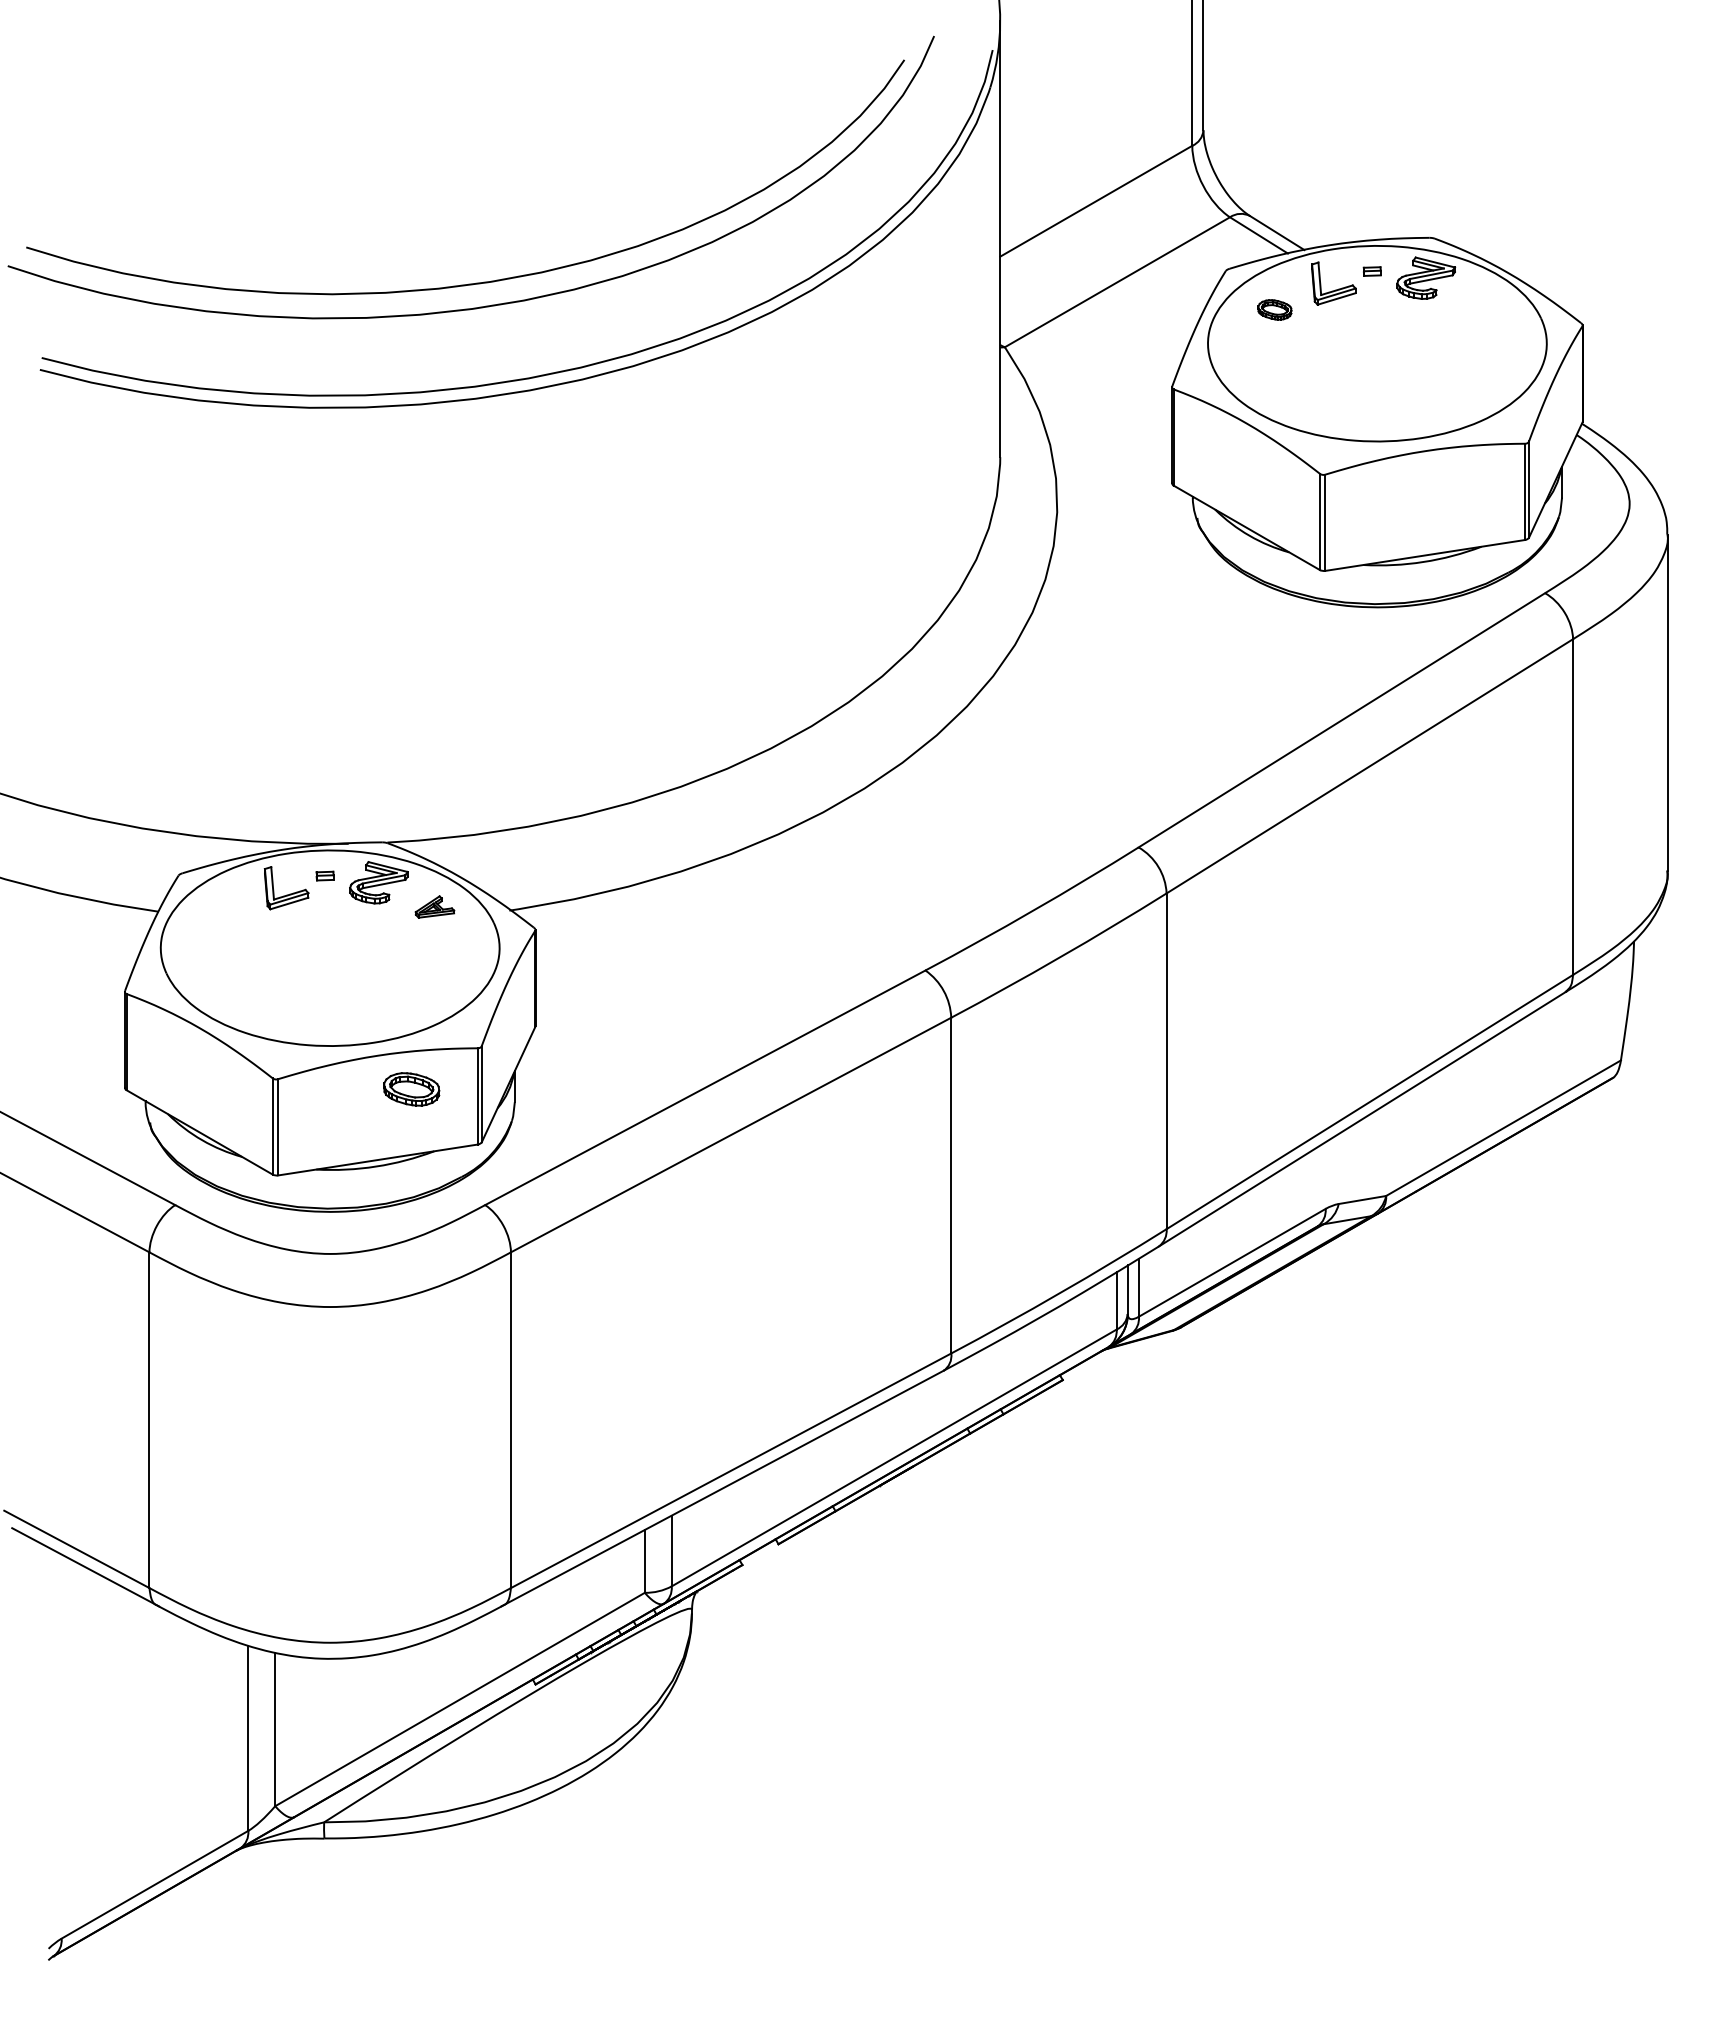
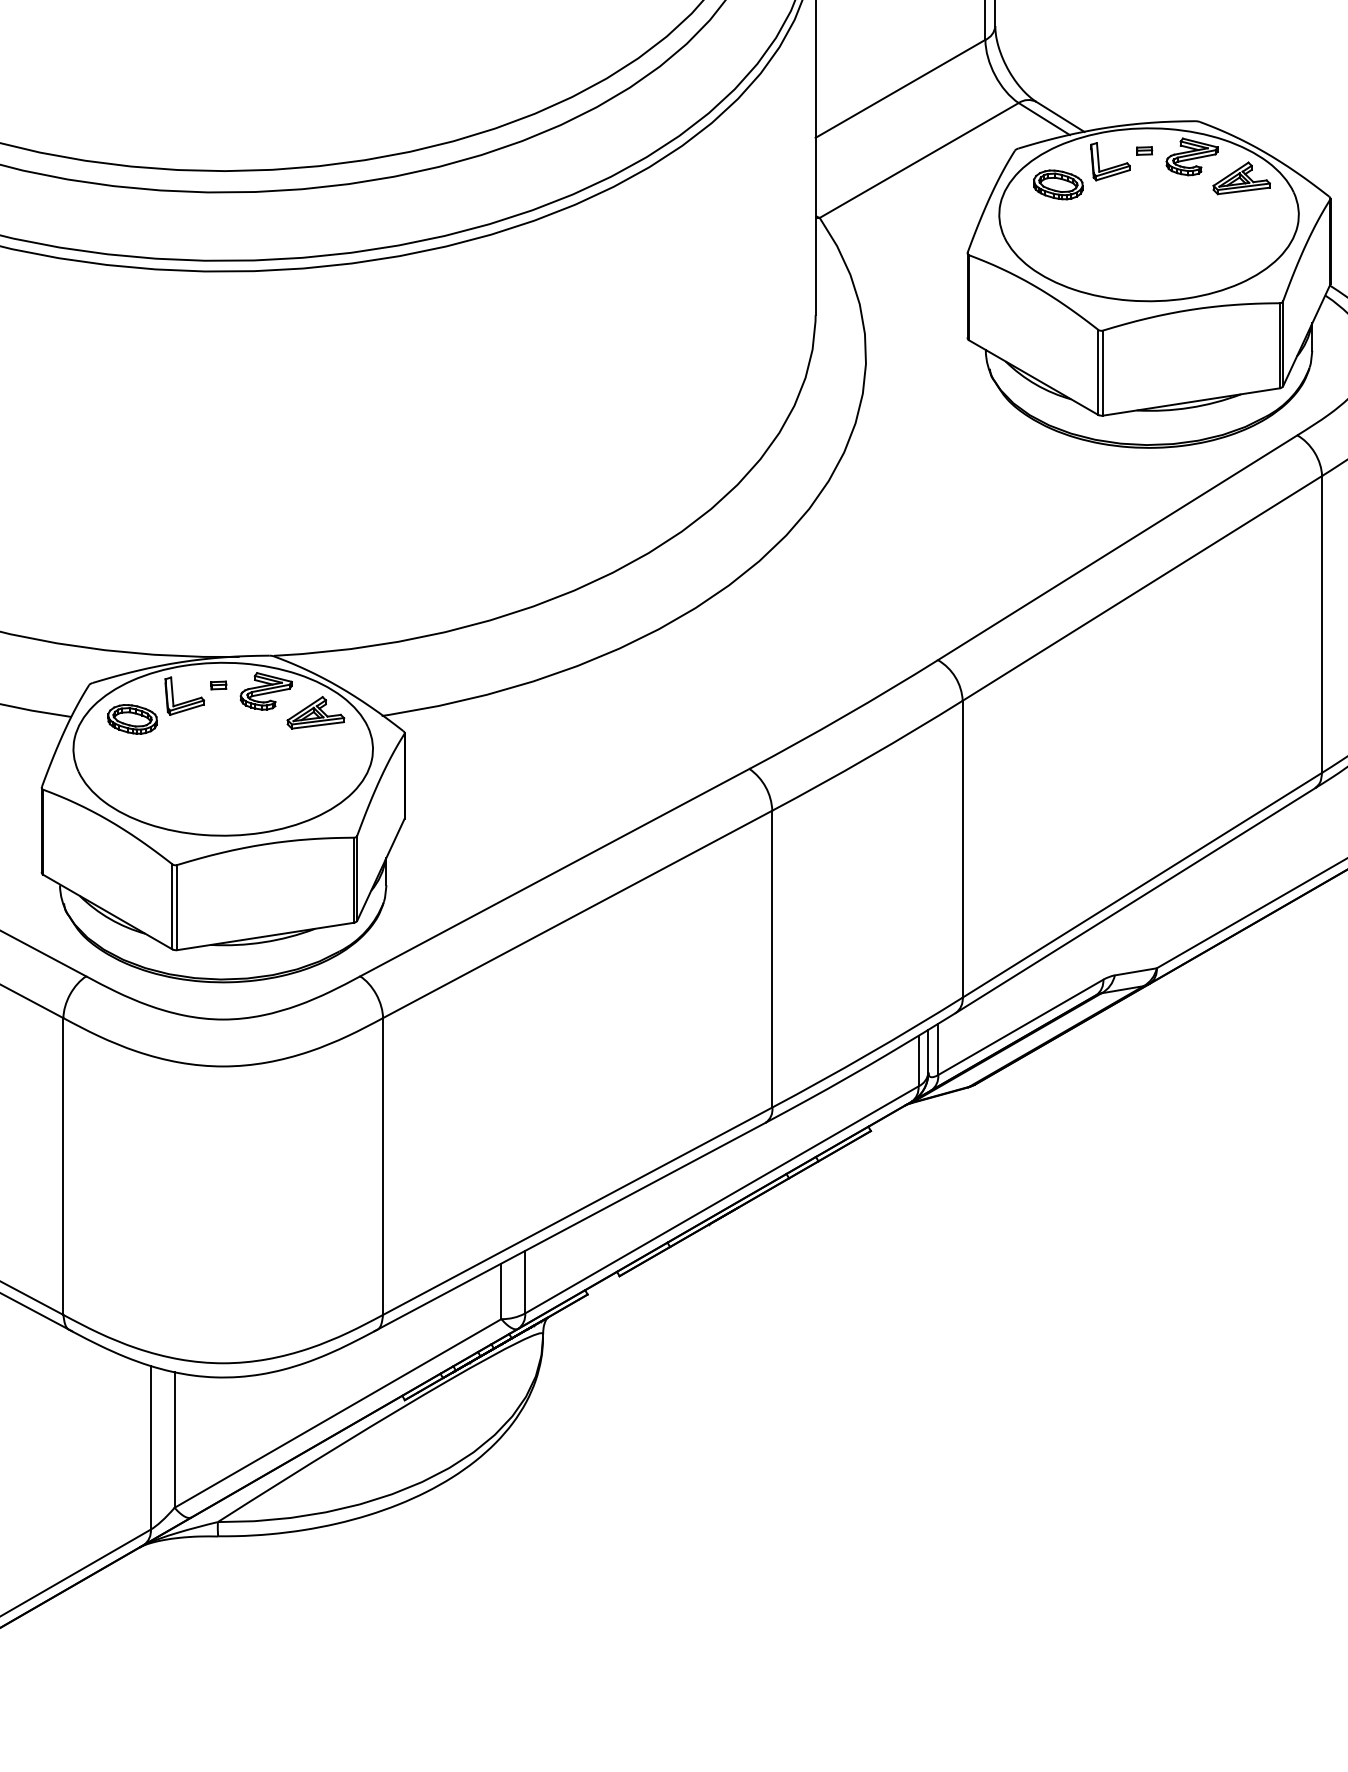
part: (1482, 302) -> (1241, 178), added
part: (1274, 309) -> (1058, 184), size x1.67
part: (434, 906) -> (315, 712), size x1.67
part: (411, 1089) -> (132, 719), moved

